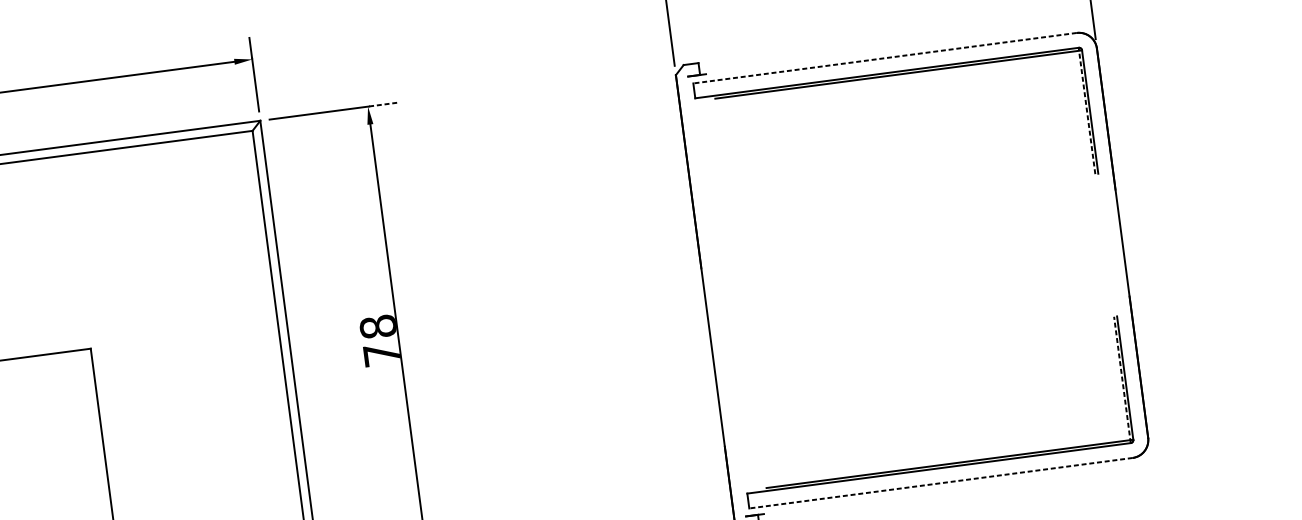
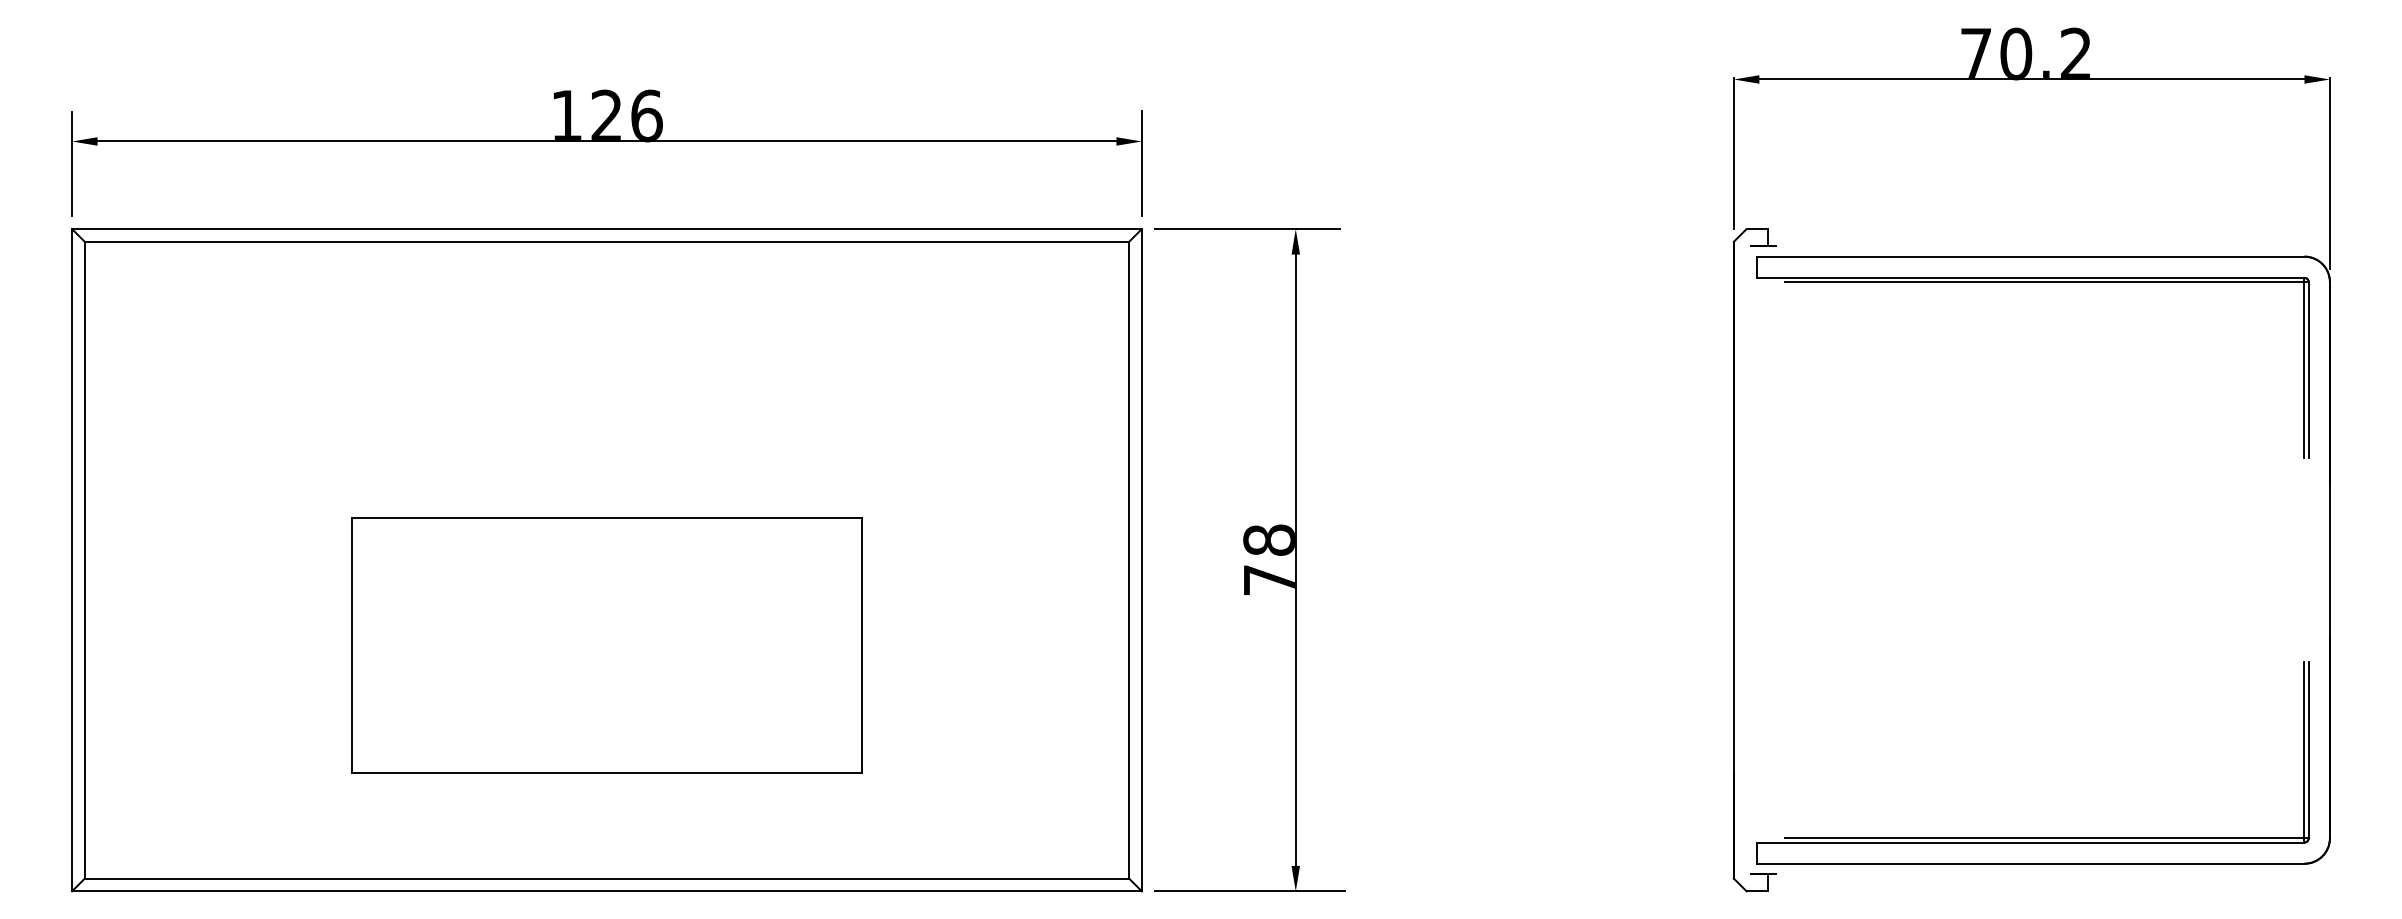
line: (884, 58) -> (2030, 256), dashed -> solid
line: (384, 104) -> (1318, 229), dashed -> solid
line: (1086, 110) -> (2304, 367), dashed -> solid
line: (1122, 379) -> (2304, 751), dashed -> solid
line: (940, 483) -> (2030, 863), dashed -> solid

